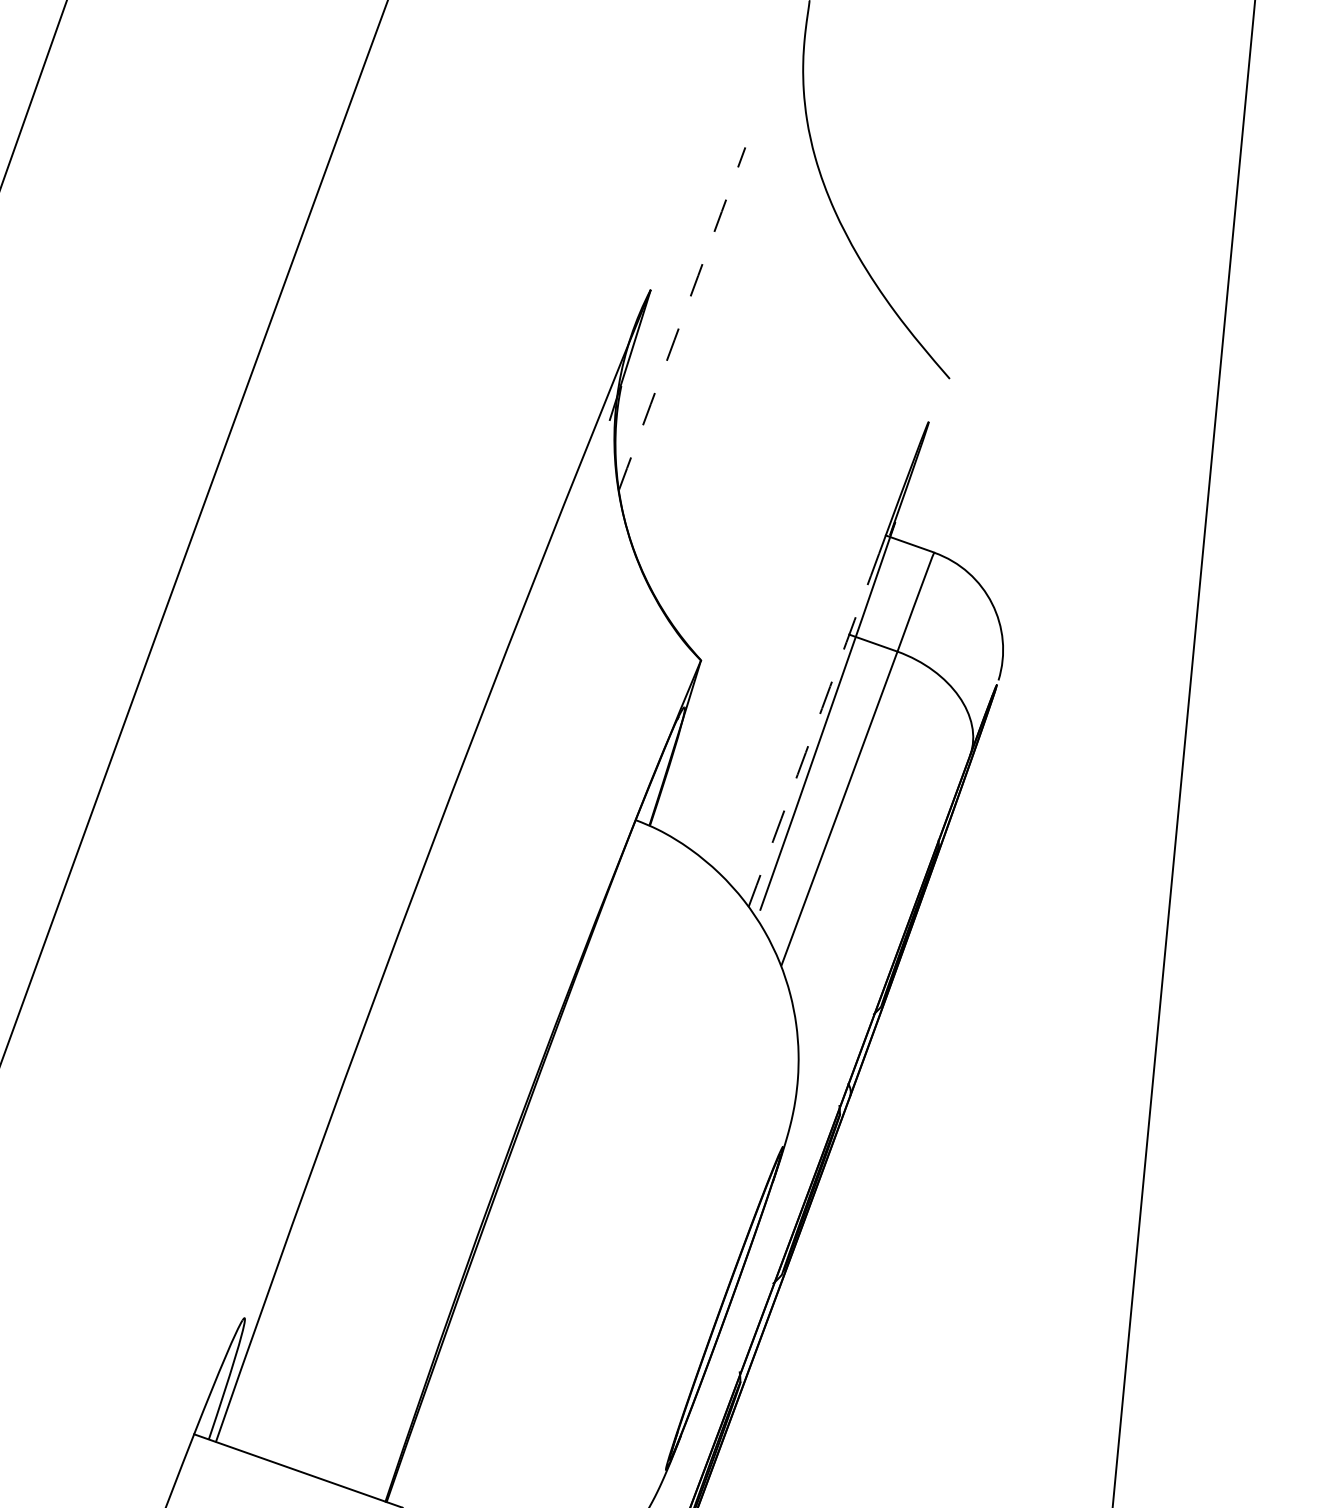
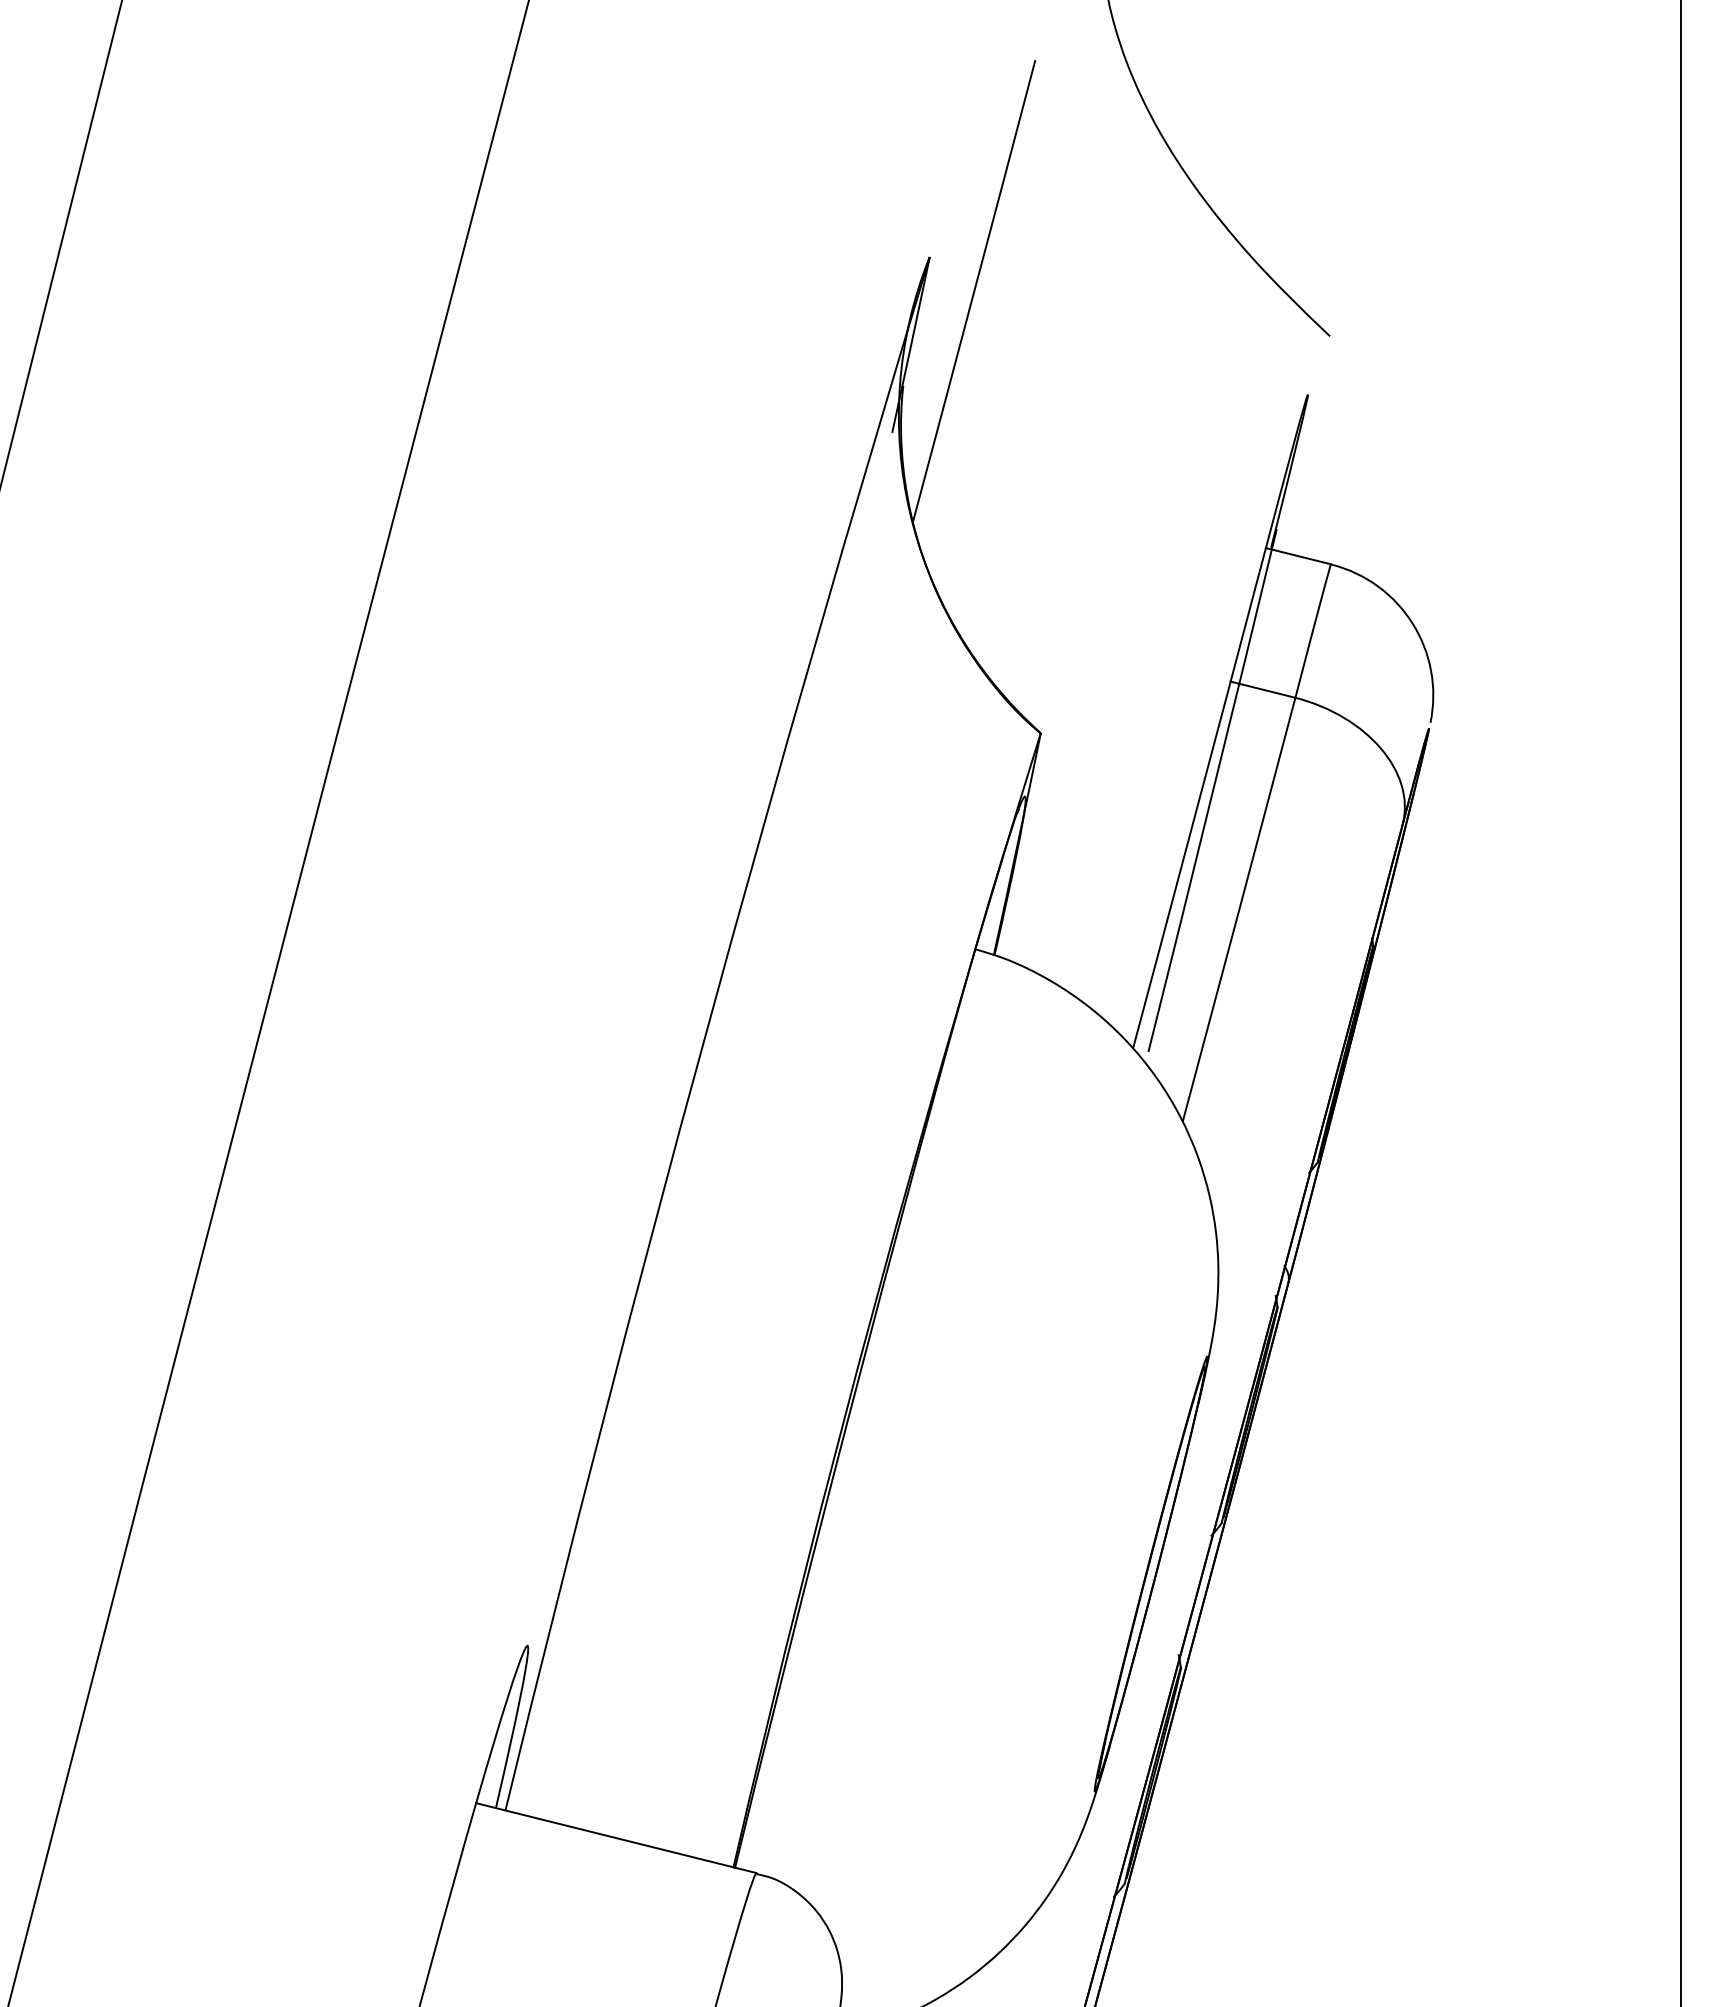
arc: (682, 318) -> (974, 290), dashed -> solid
arc: (814, 730) -> (1196, 810), dashed -> solid

